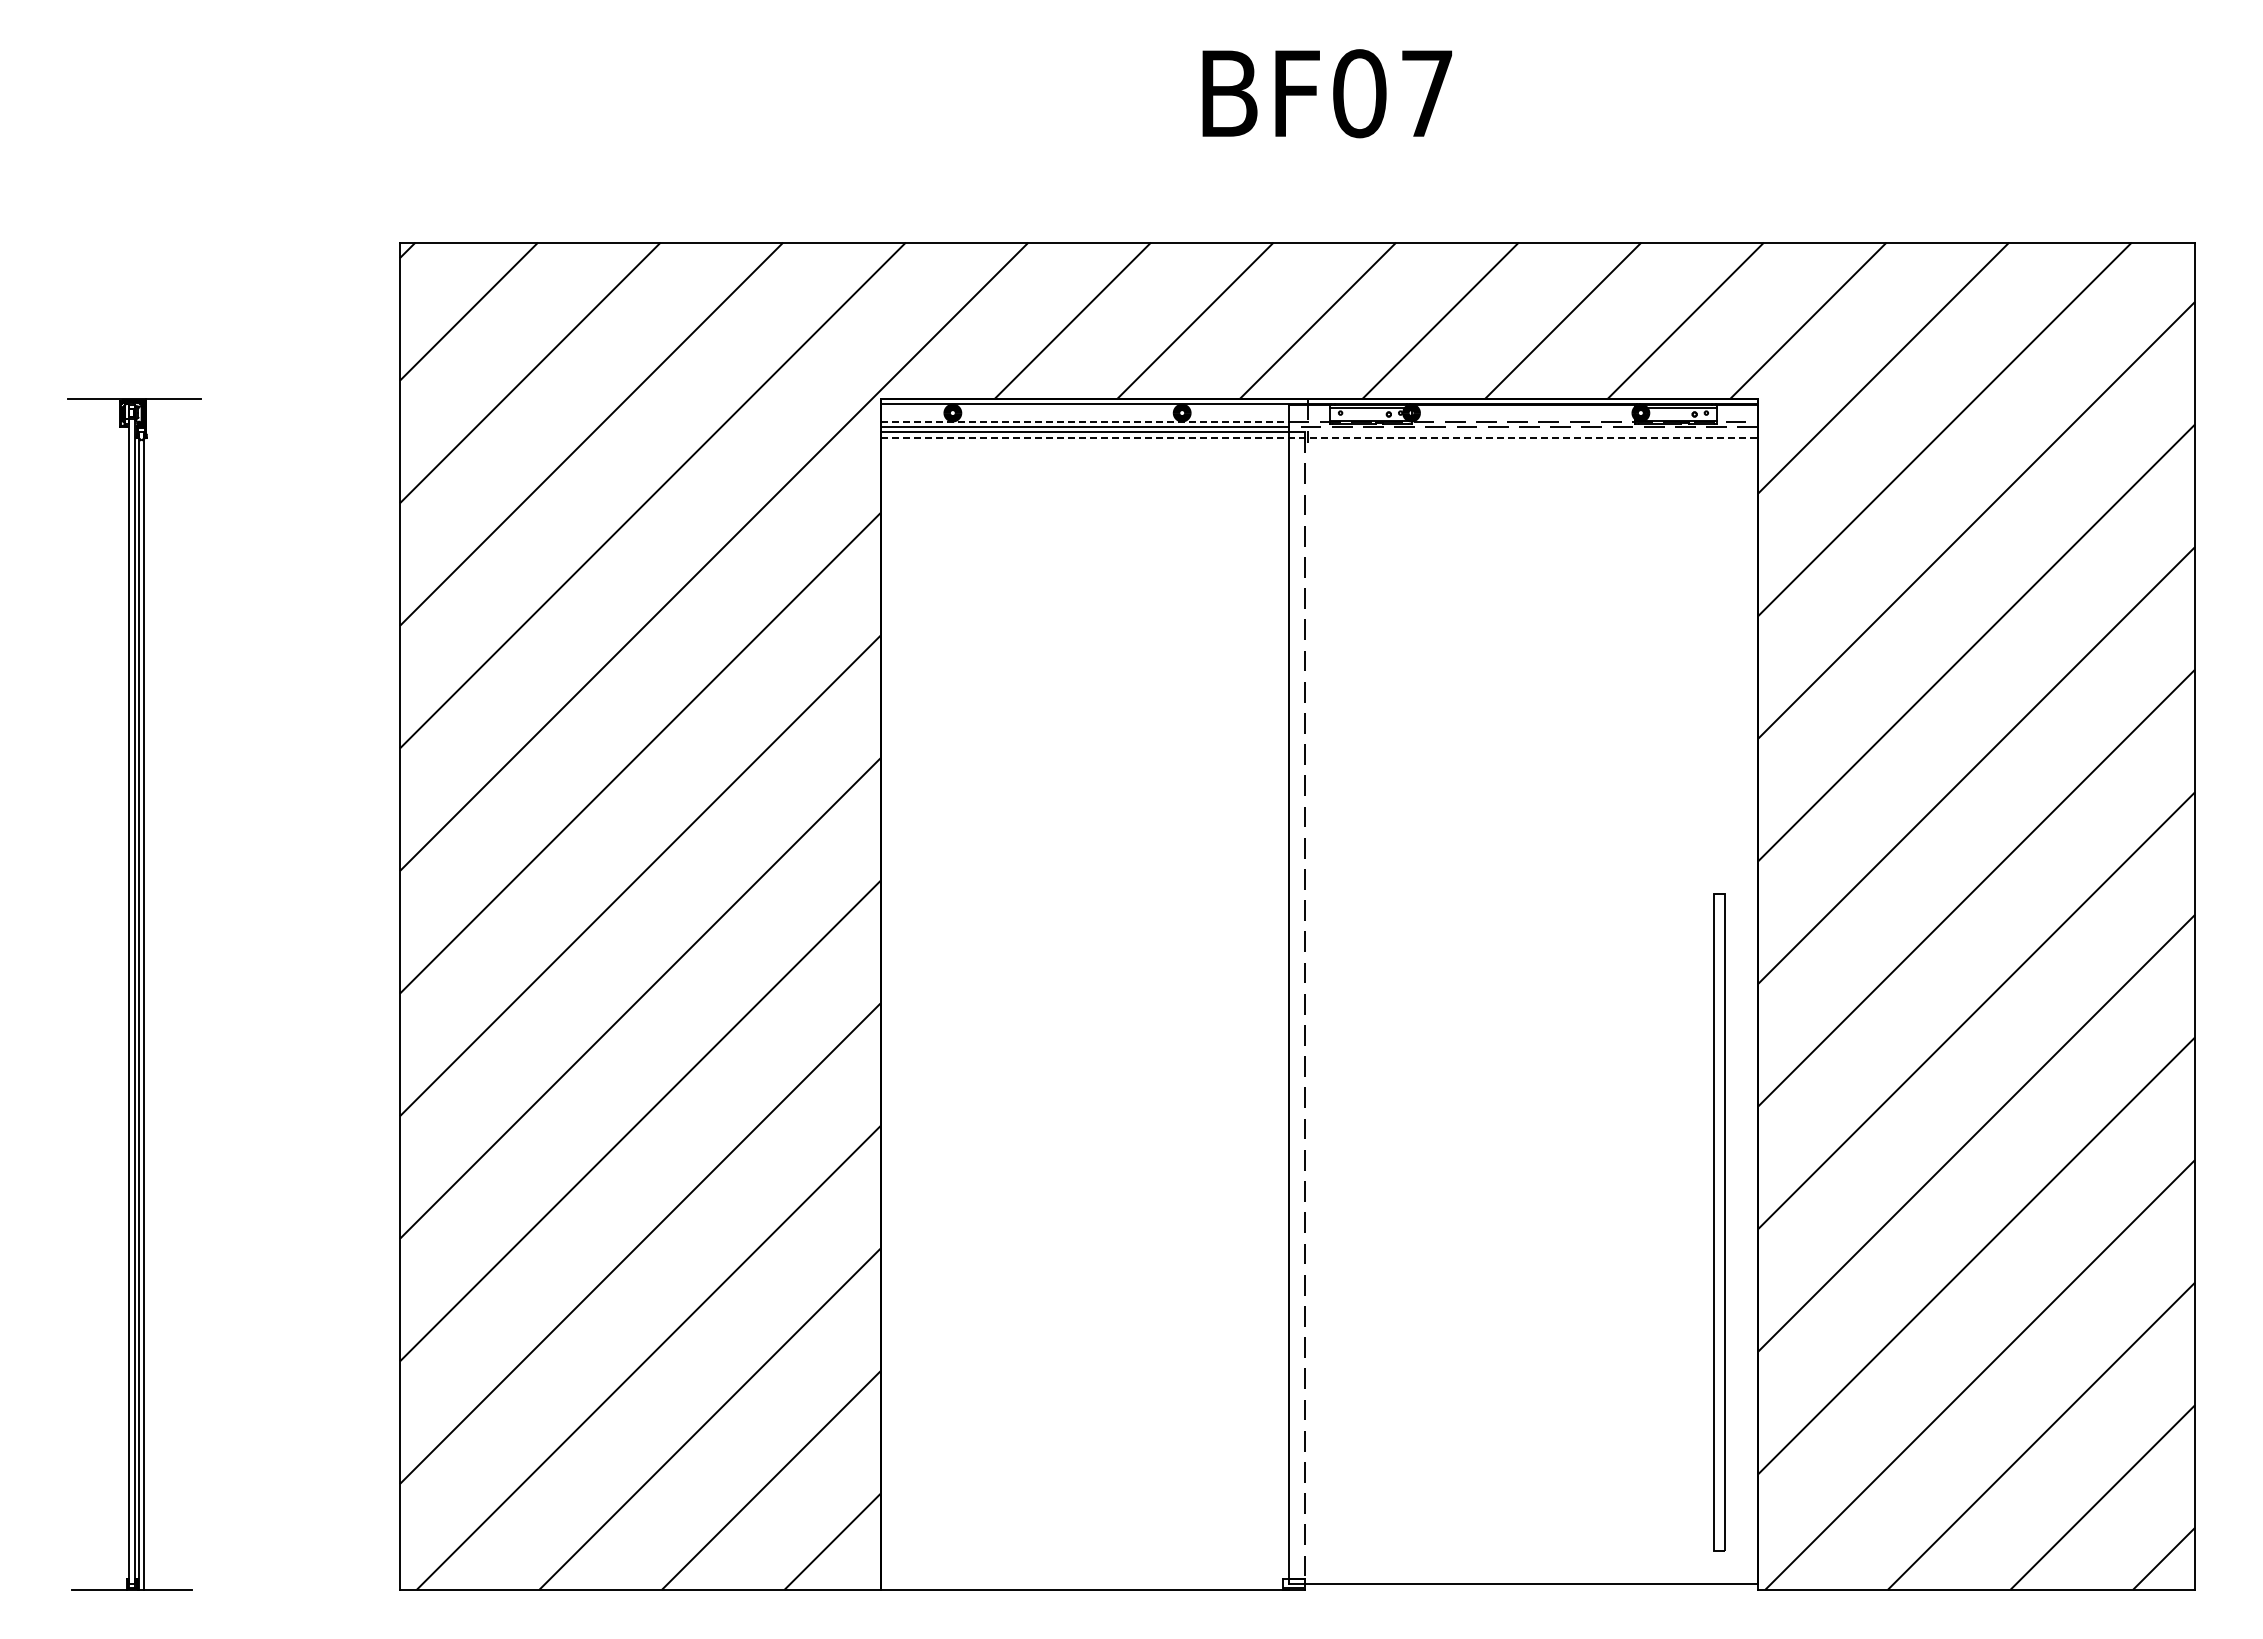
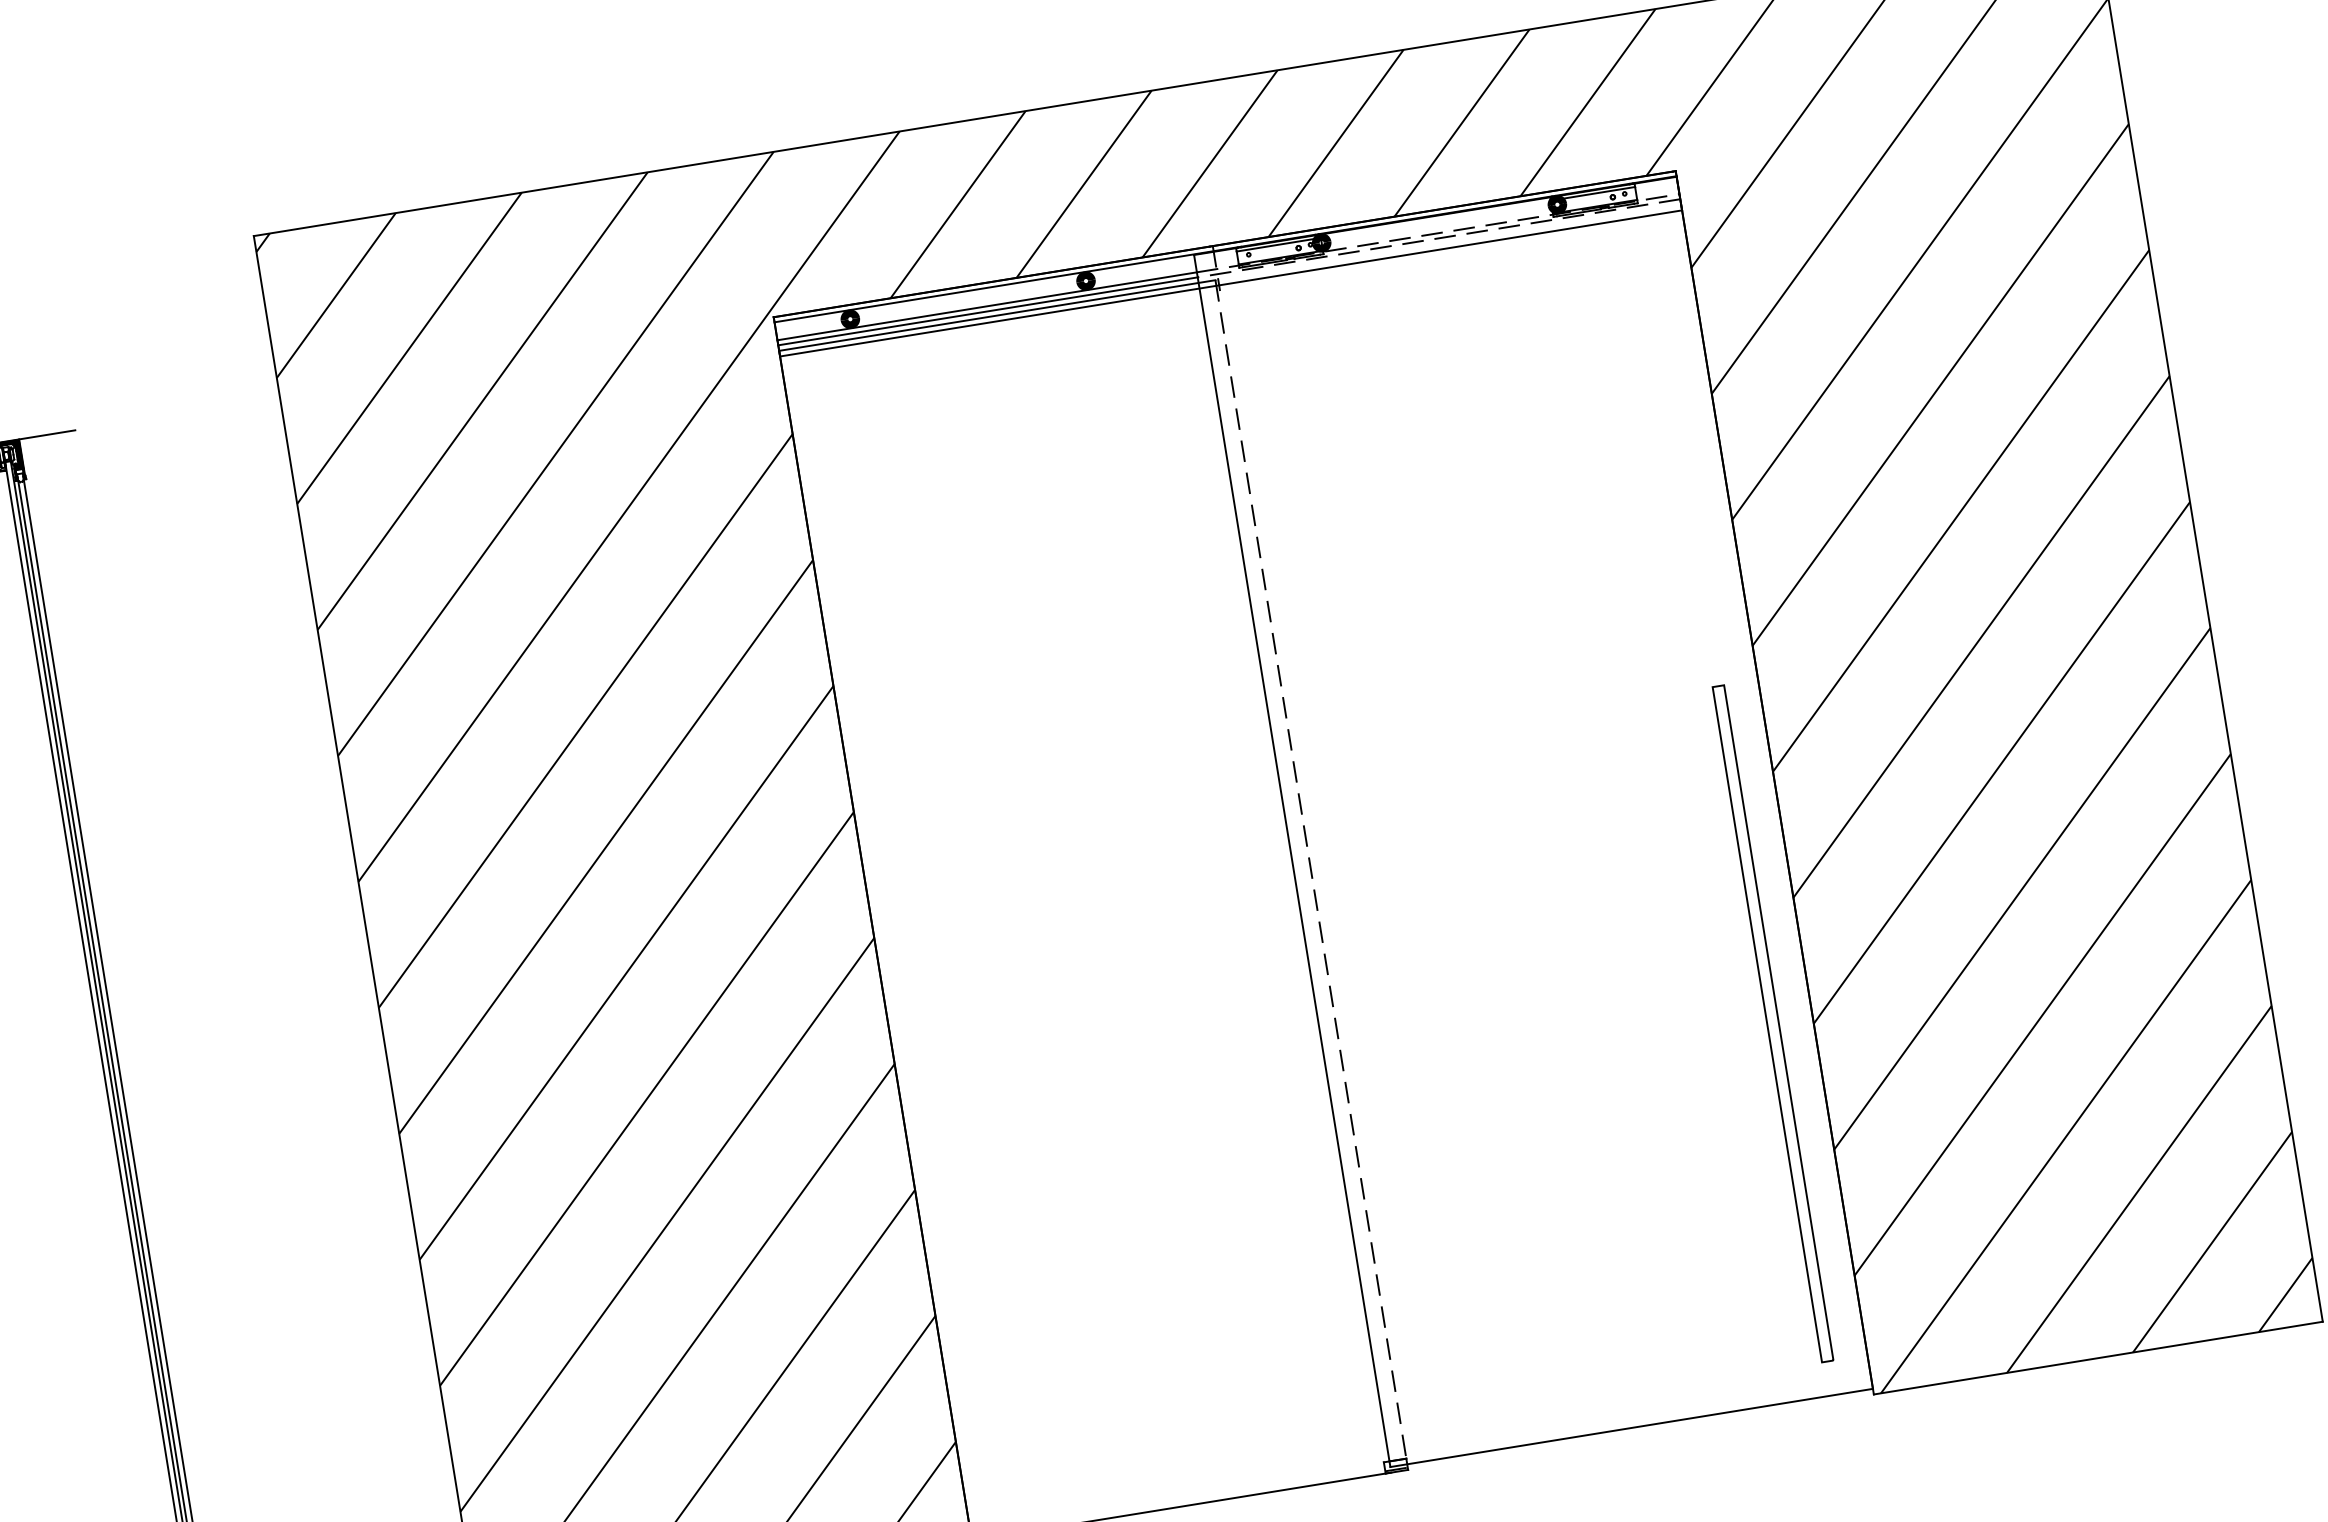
line: (1085, 421) -> (988, 305), dashed -> solid
line: (1319, 437) -> (1231, 283), dashed -> solid

